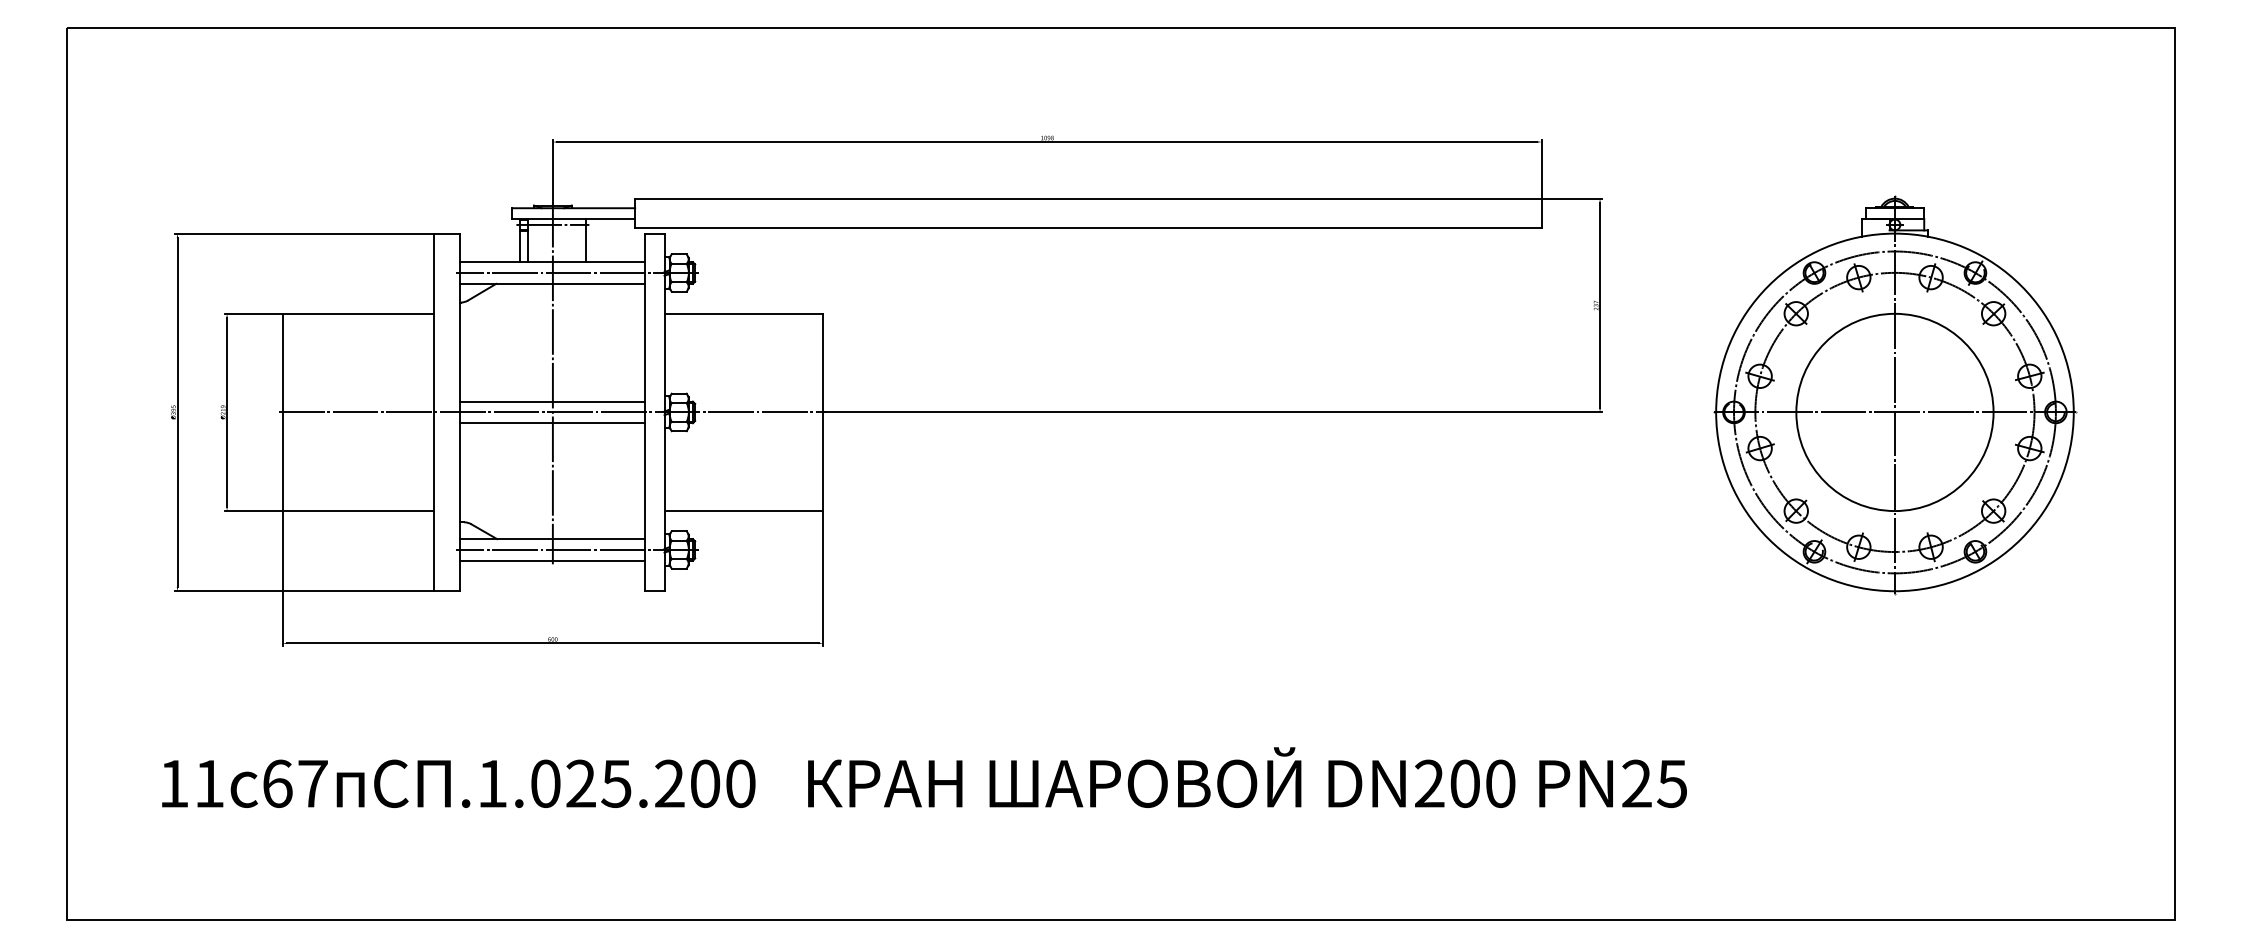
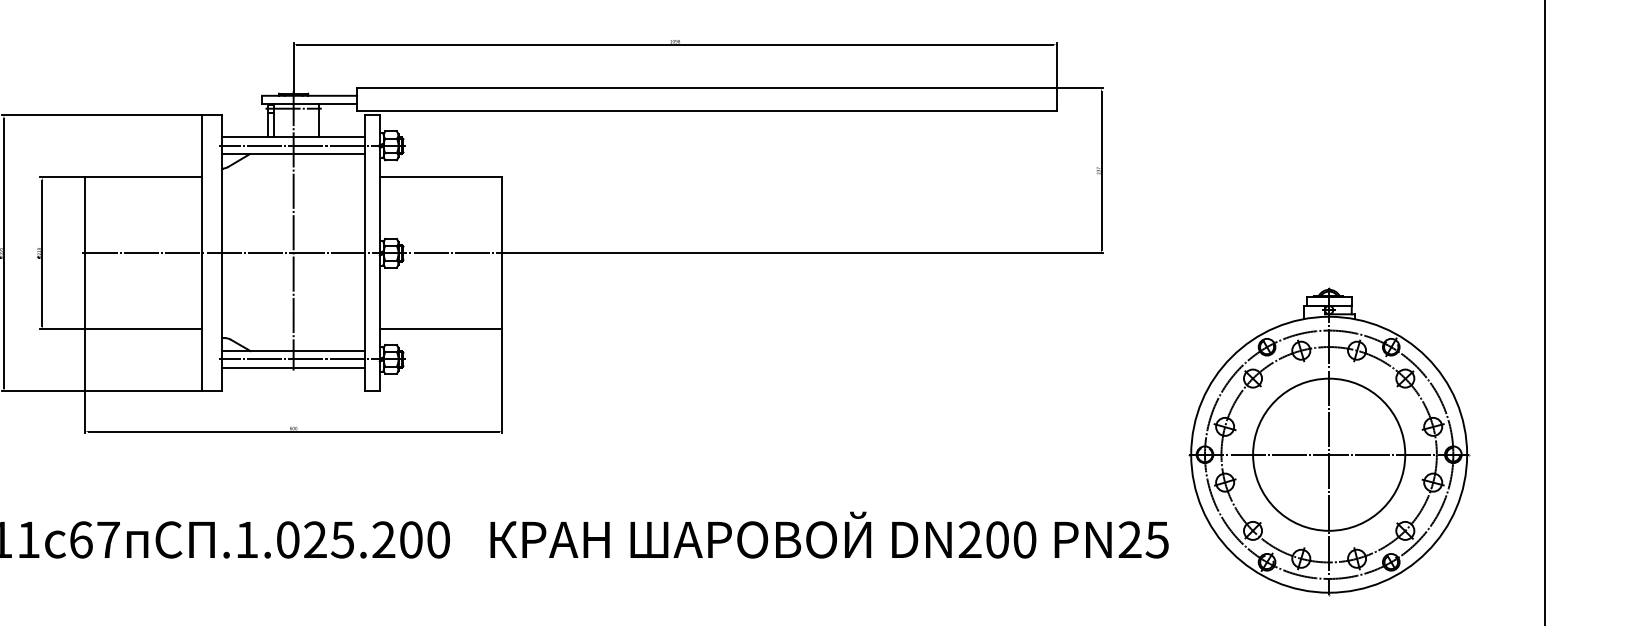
part: (1895, 395) -> (1329, 441), moved
line: (552, 401) -> (293, 244), removed
line: (552, 423) -> (293, 261), removed

